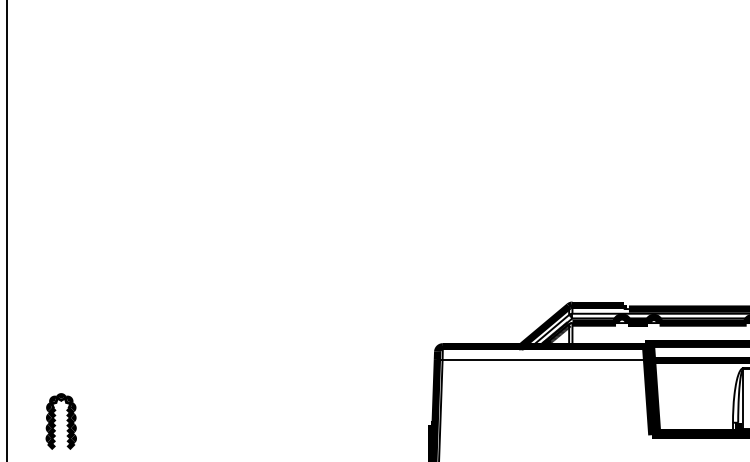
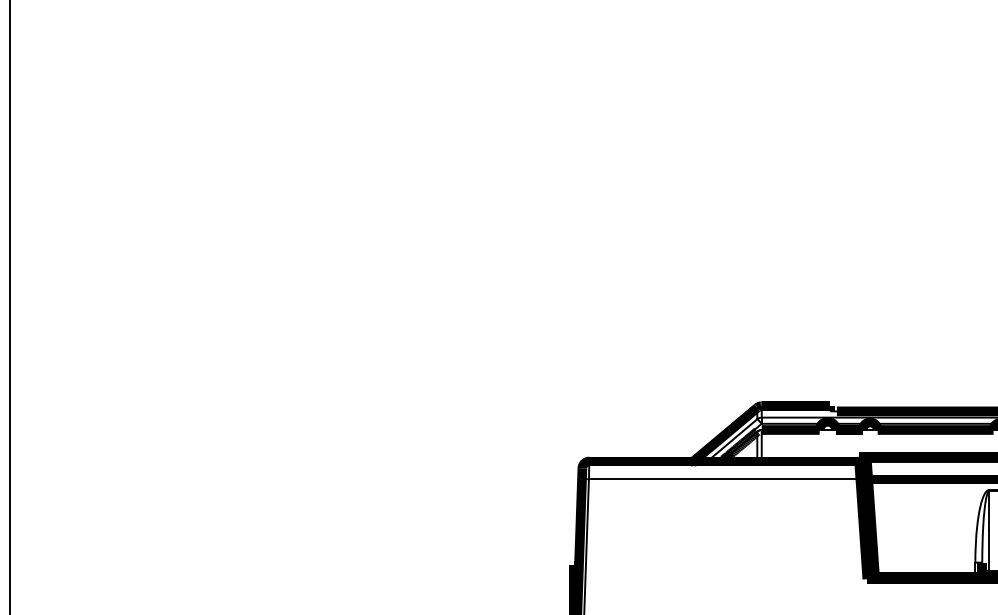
part: (60, 421) -> (80, 560), removed

